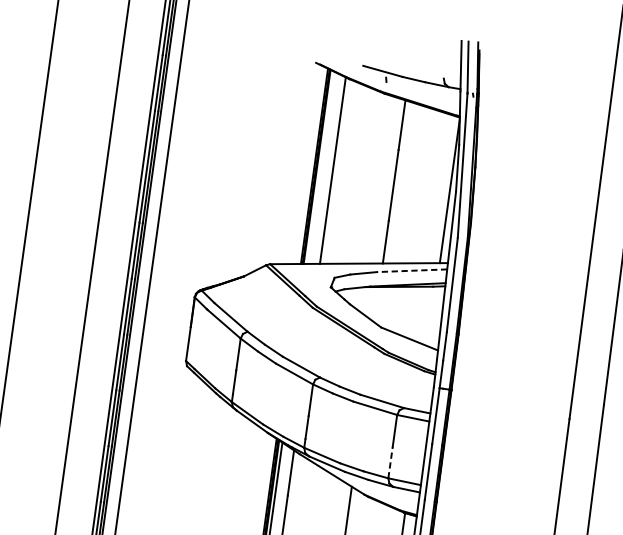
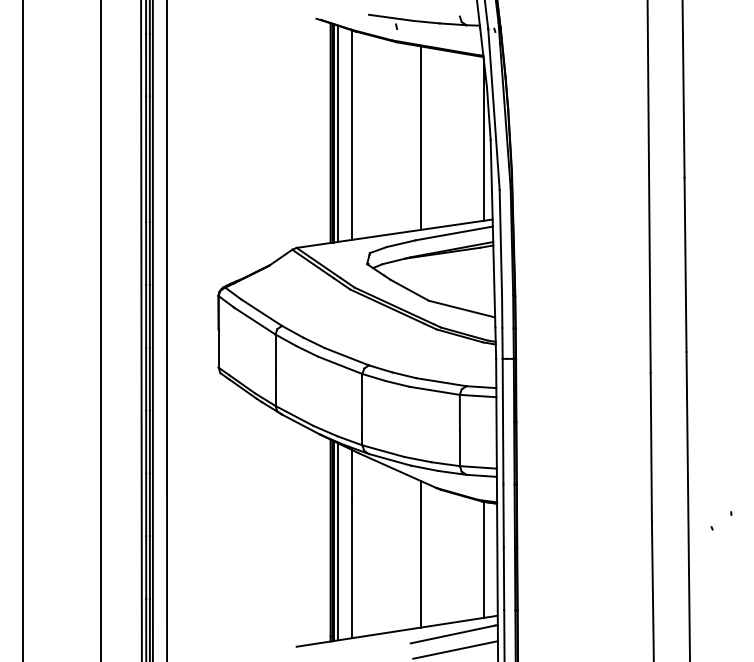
line: (320, 167) -> (337, 133), added
line: (411, 270) -> (453, 233), dashed -> solid
line: (390, 462) -> (459, 448), dashed -> solid

